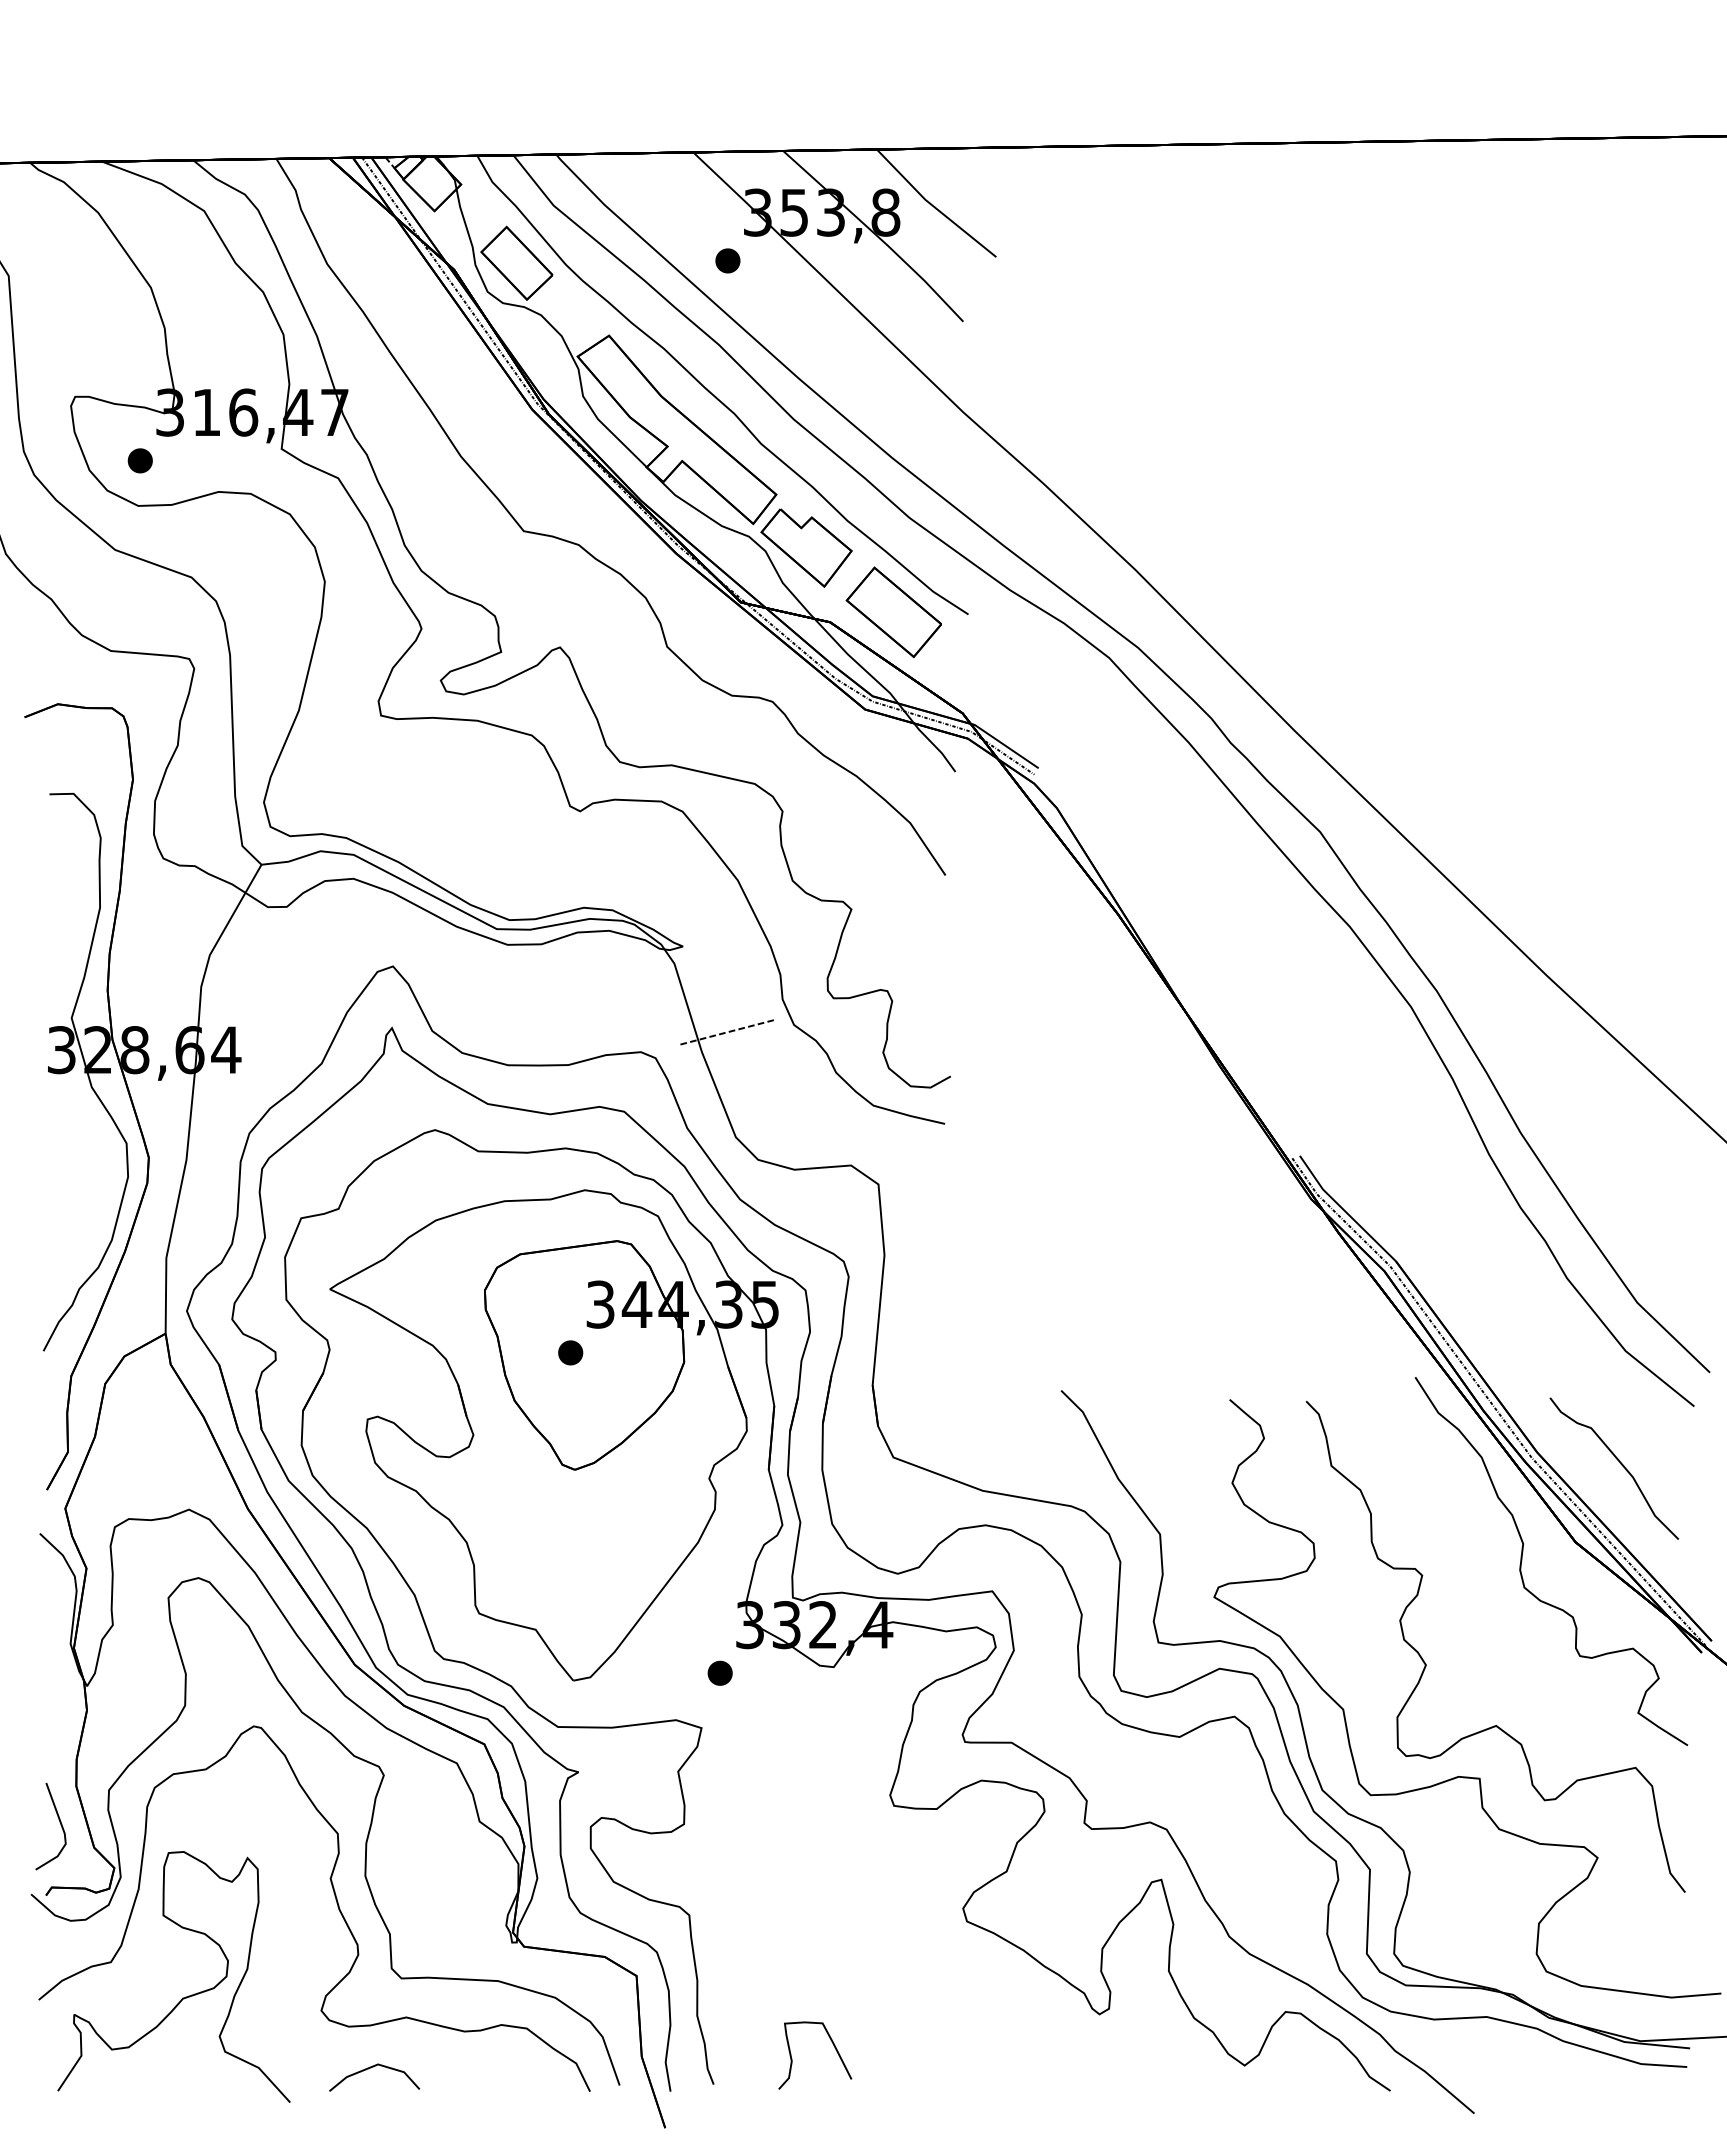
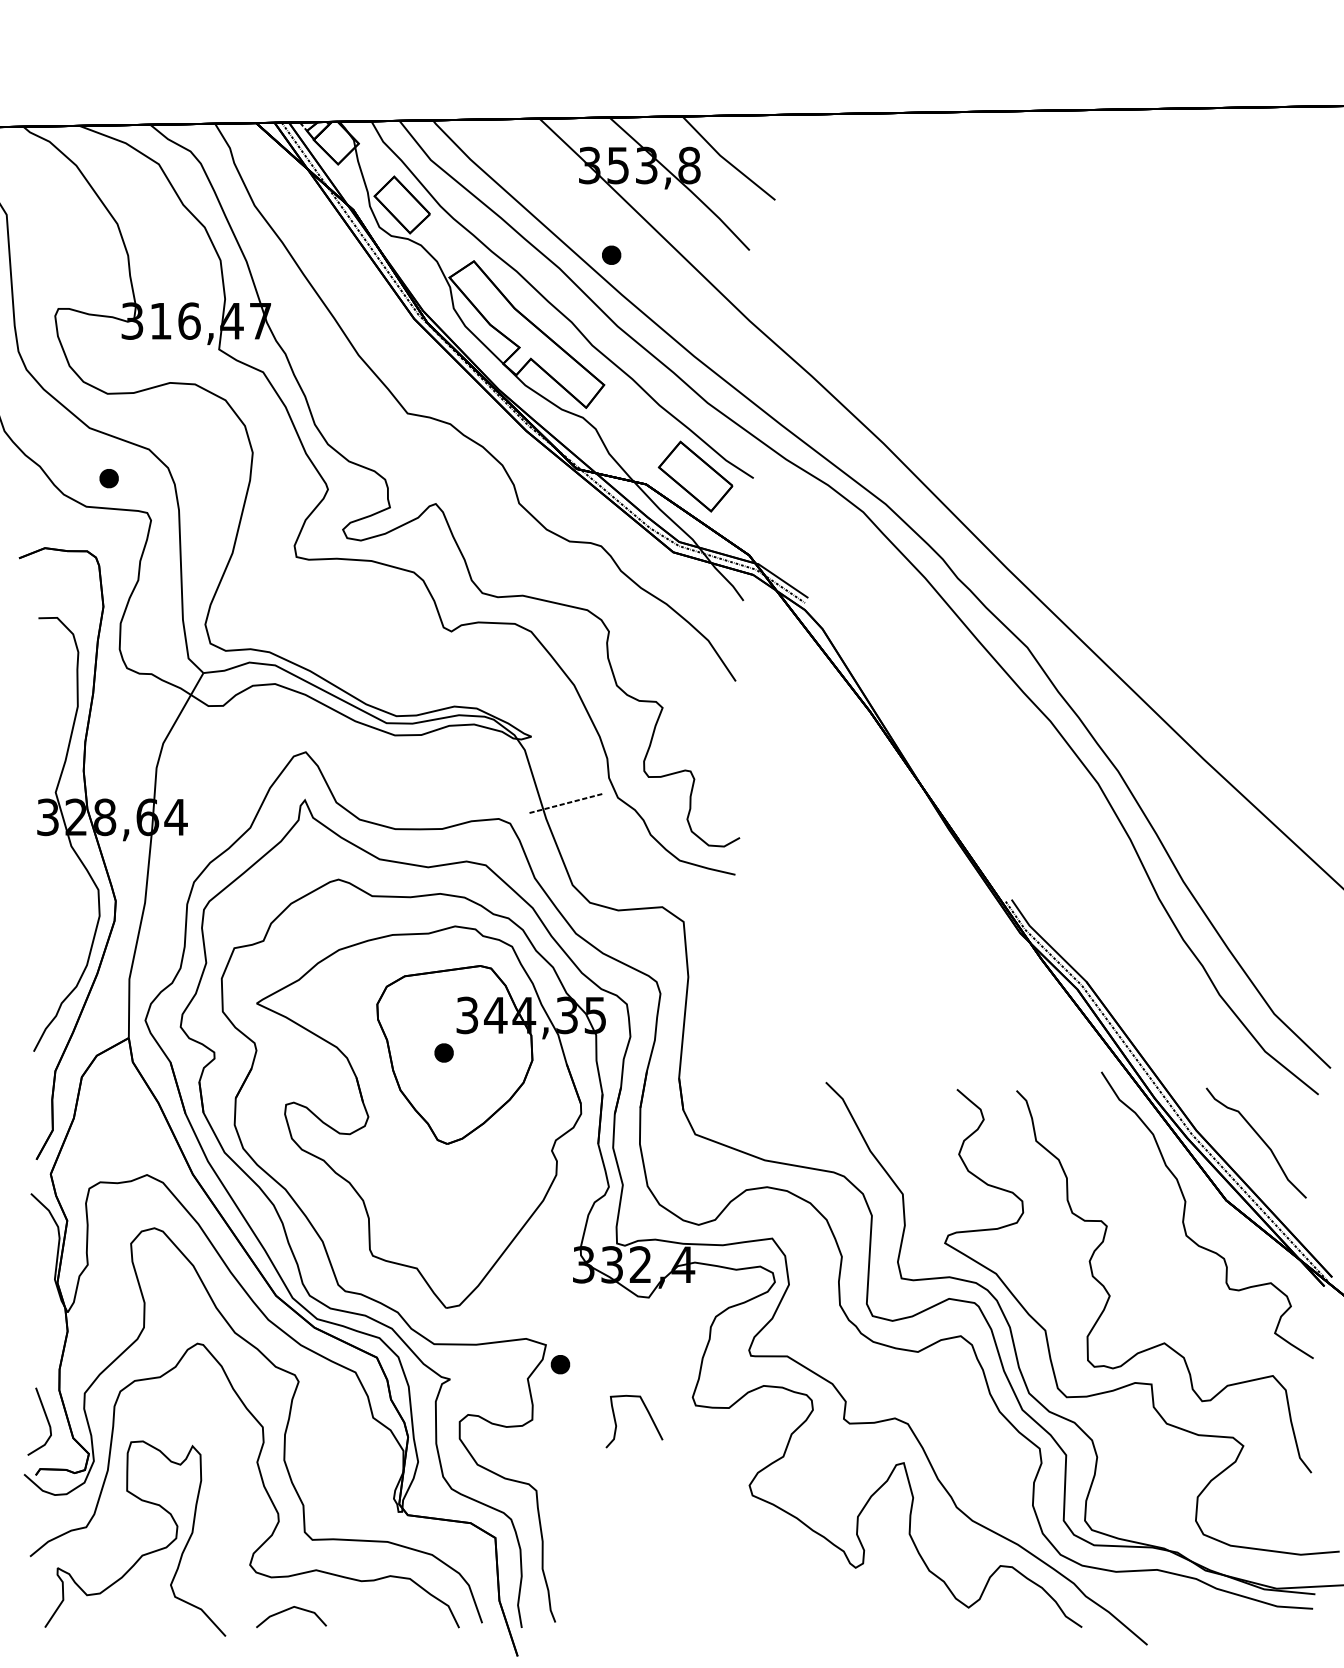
part: (727, 260) -> (611, 254), moved
part: (139, 460) -> (108, 478), moved
part: (806, 547) -> (627, 426), removed
part: (719, 1672) -> (559, 1364), moved
curve: (833, 2046) -> (648, 1414), moved

